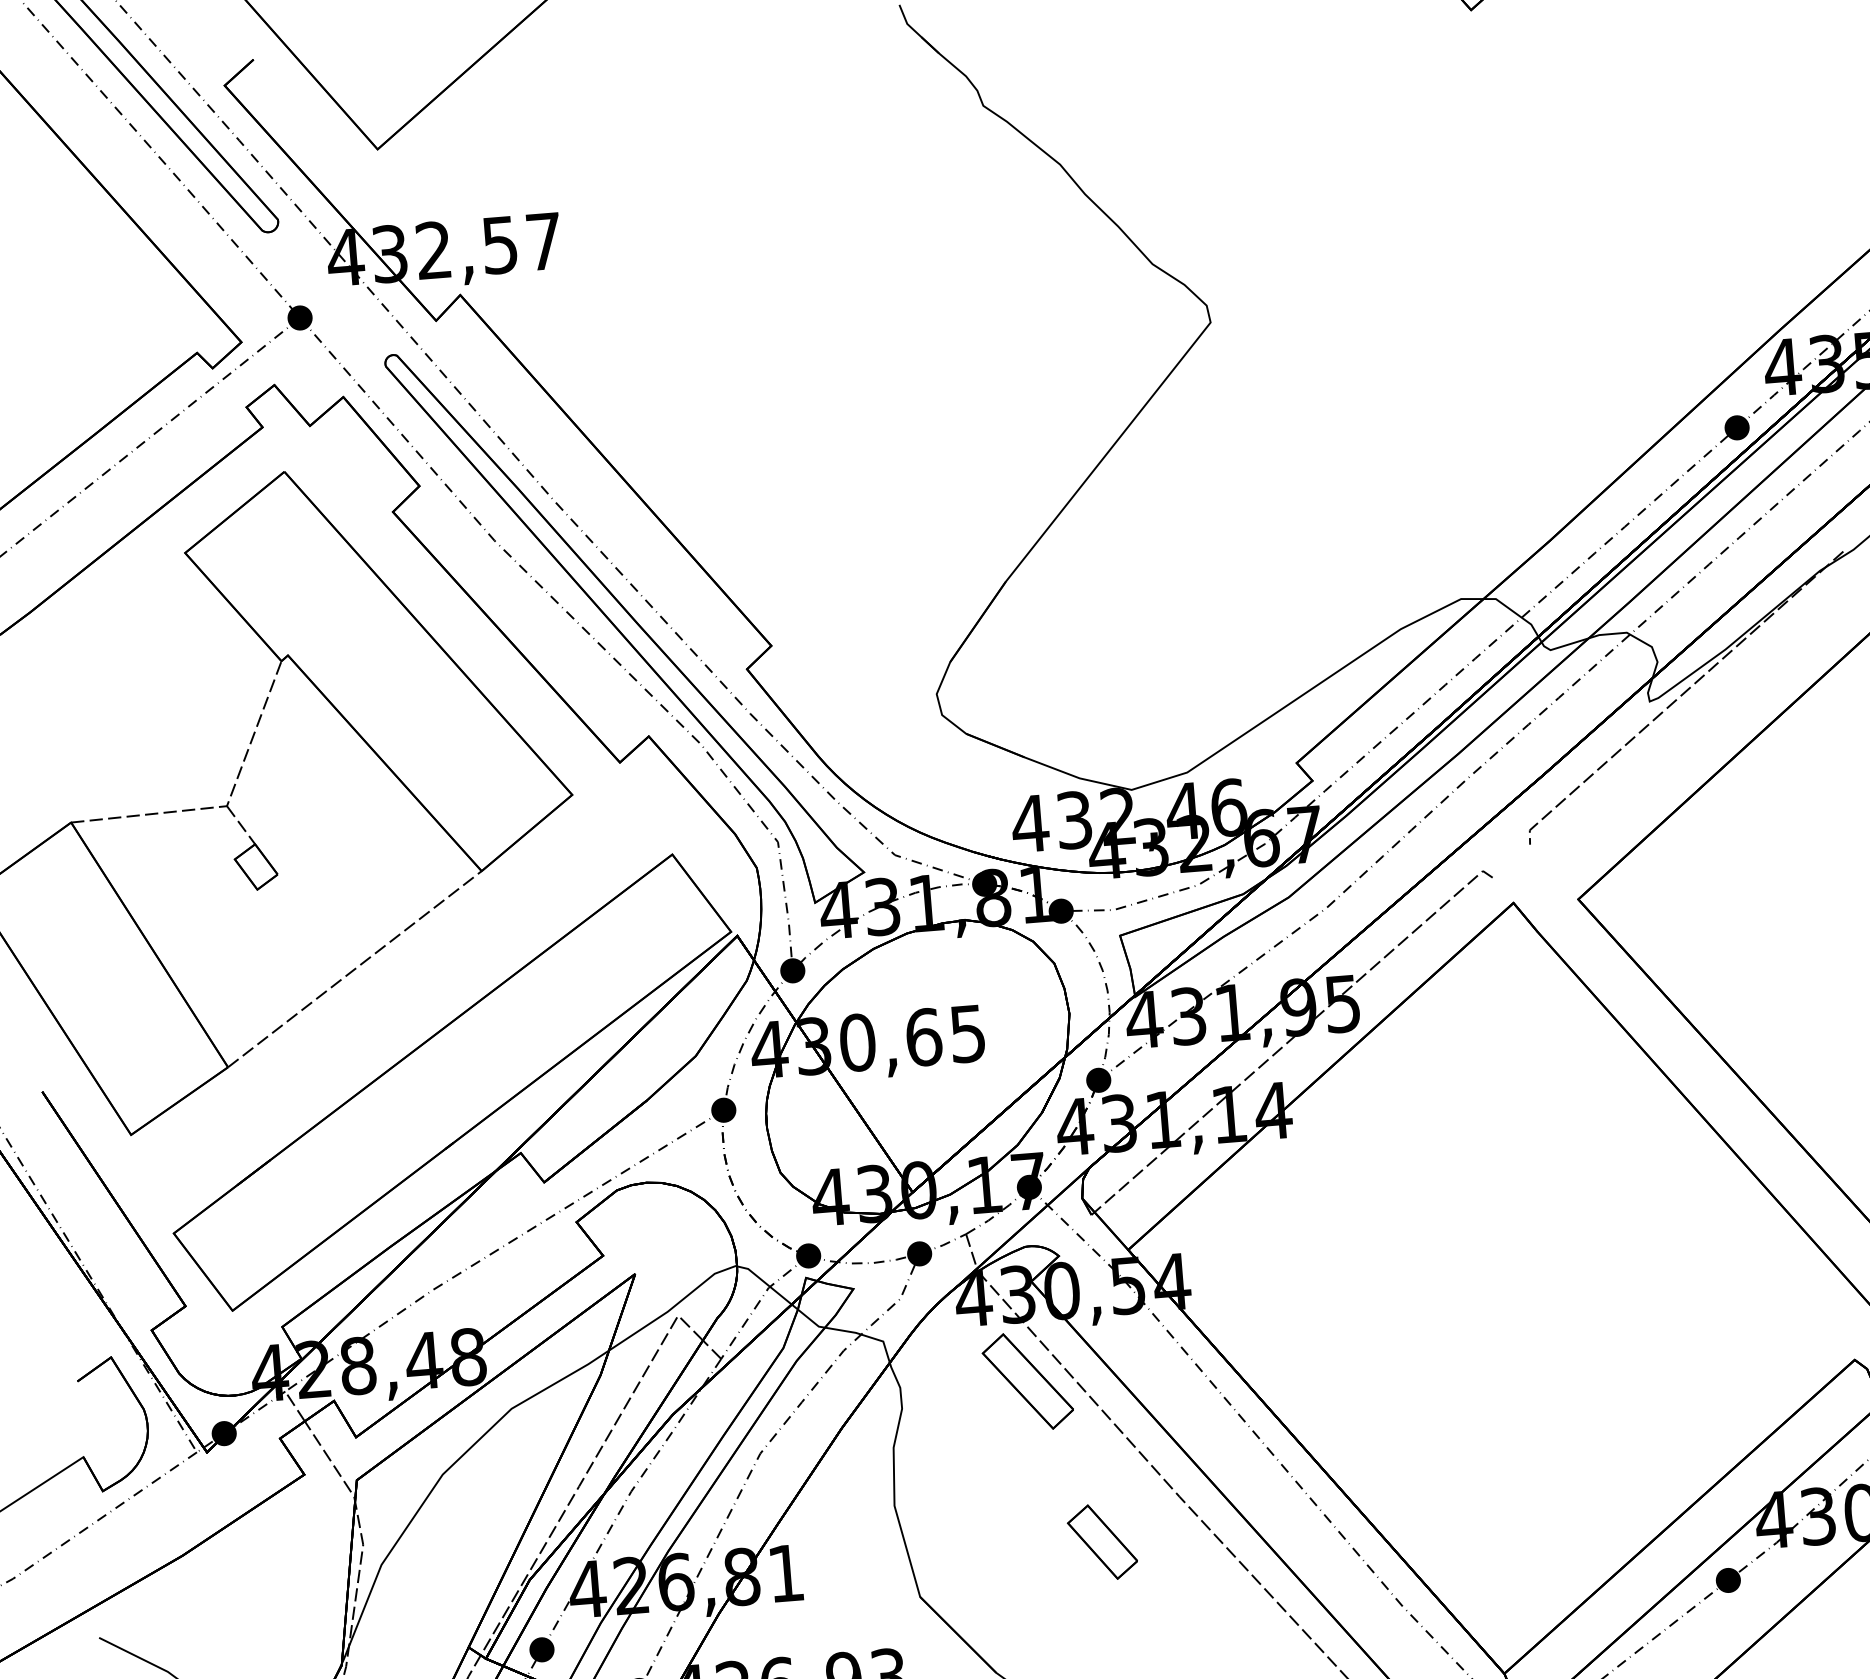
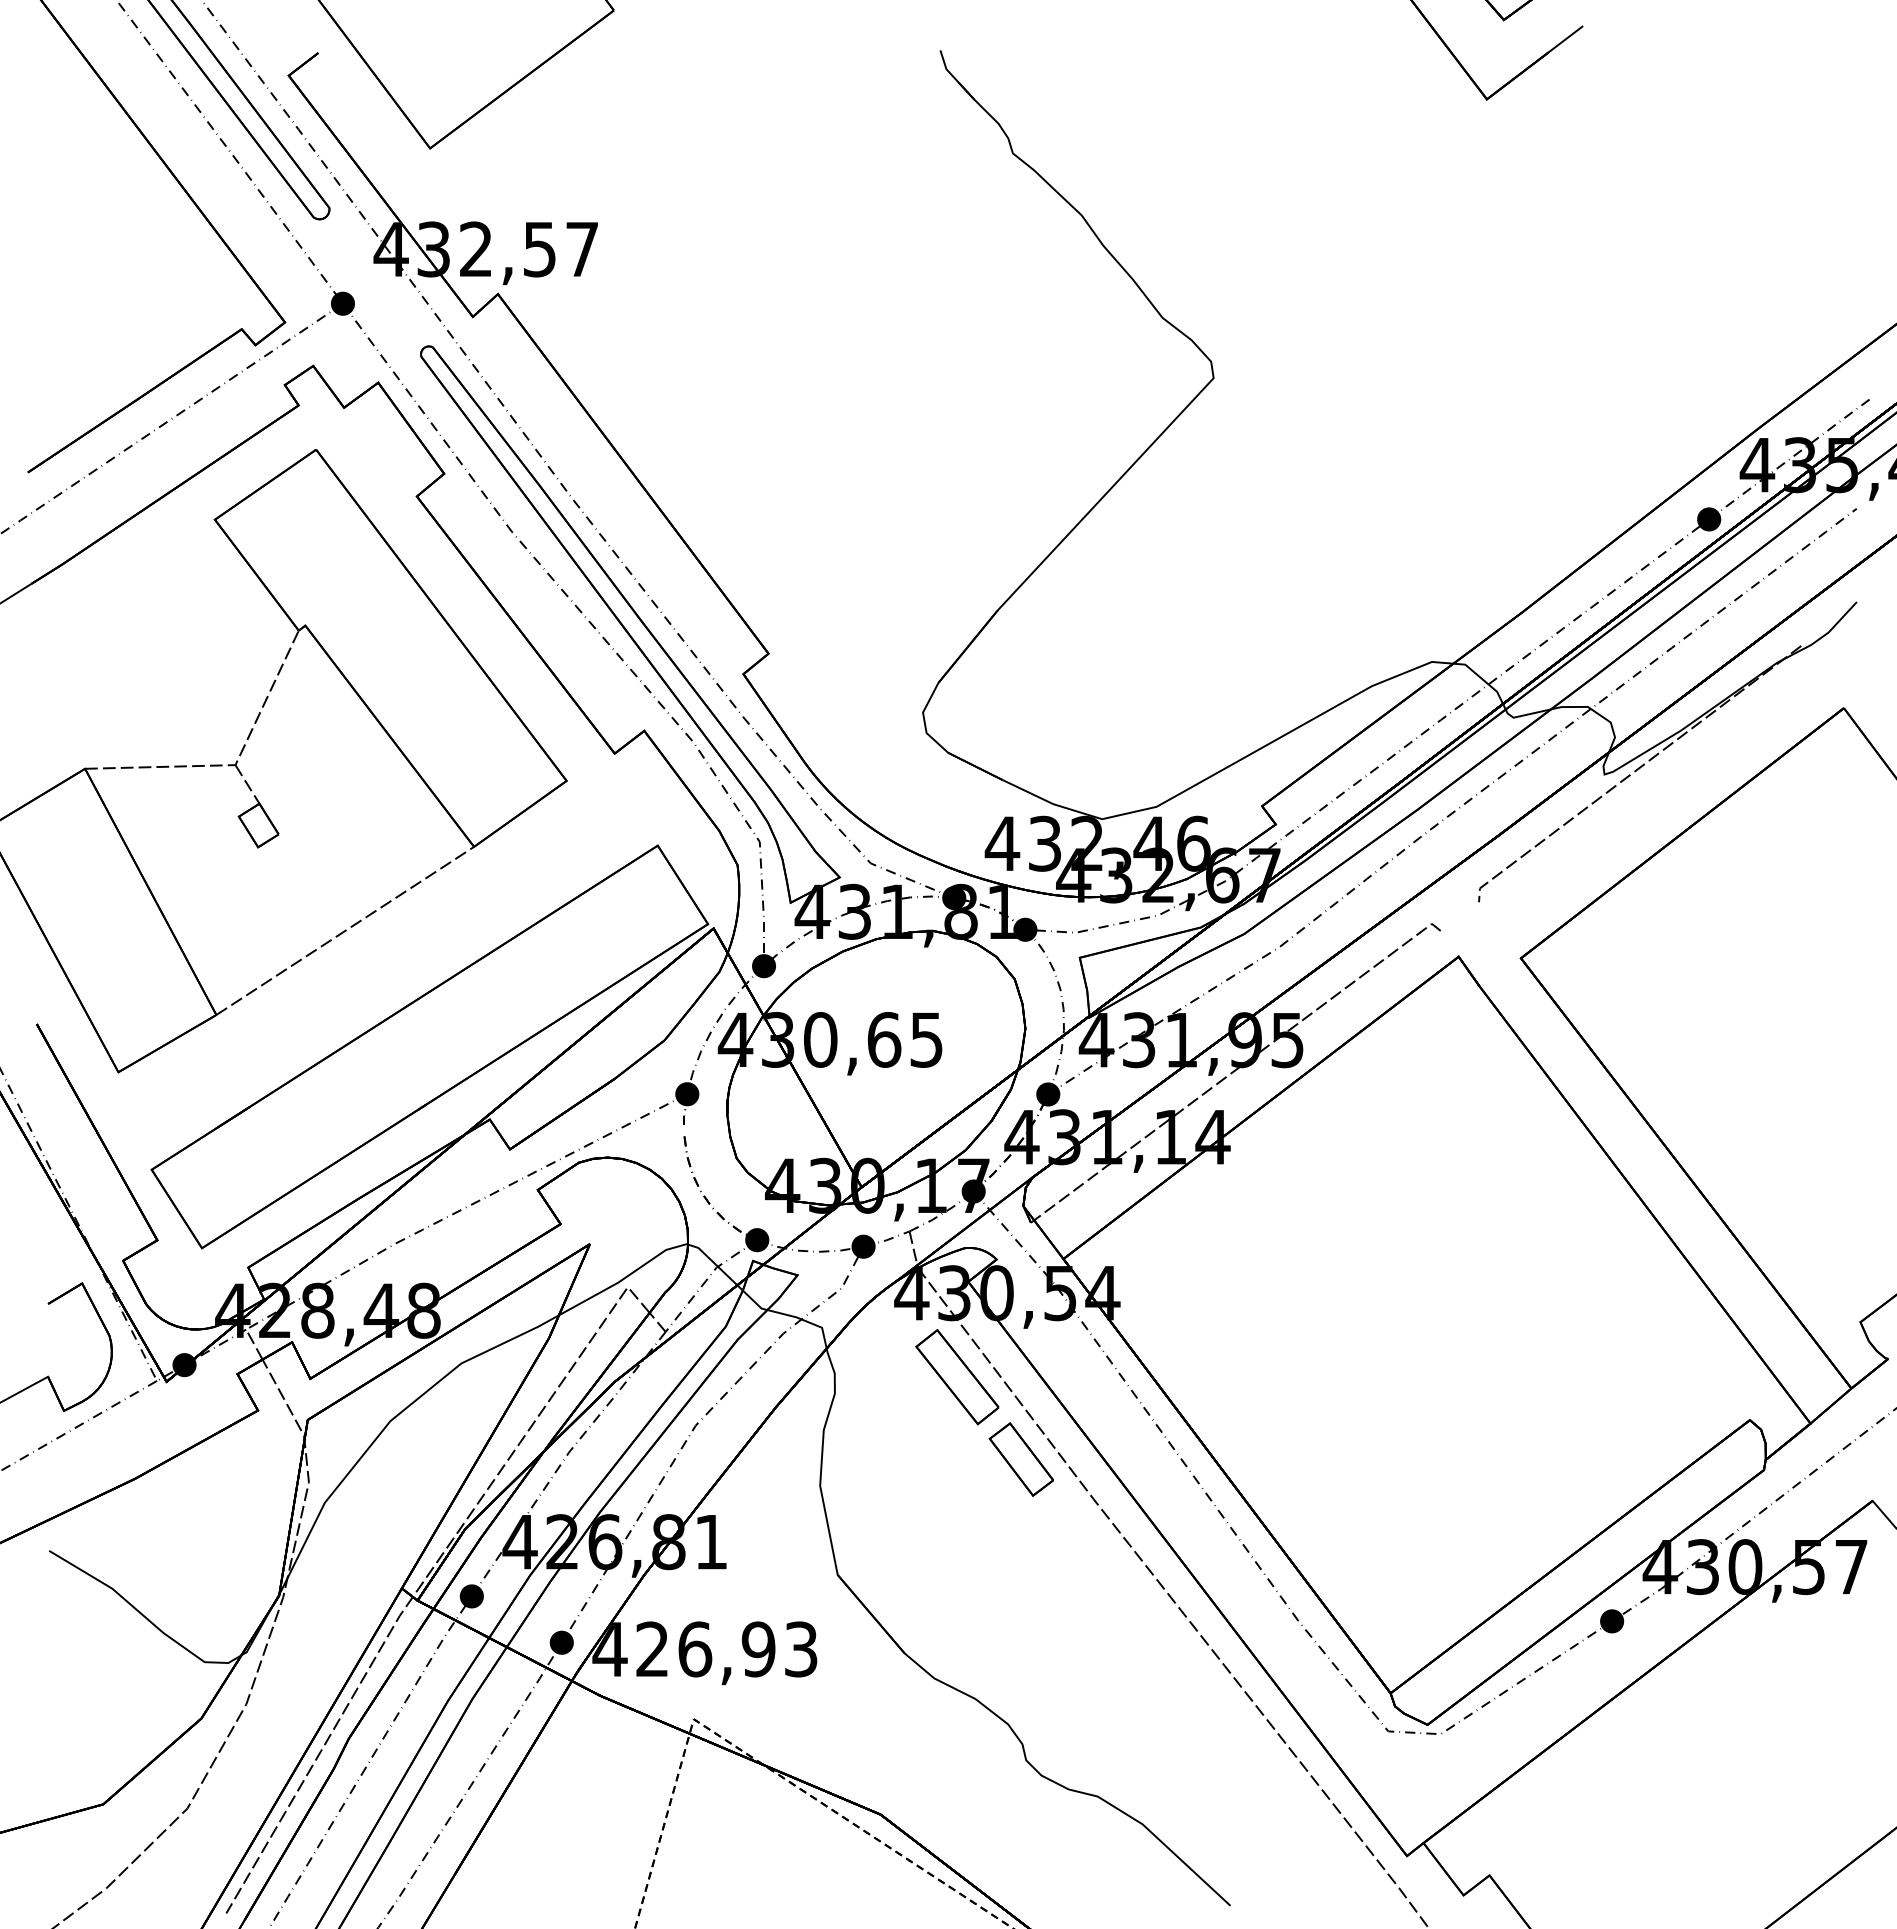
part: (1101, 1542) -> (1020, 1459), moved

